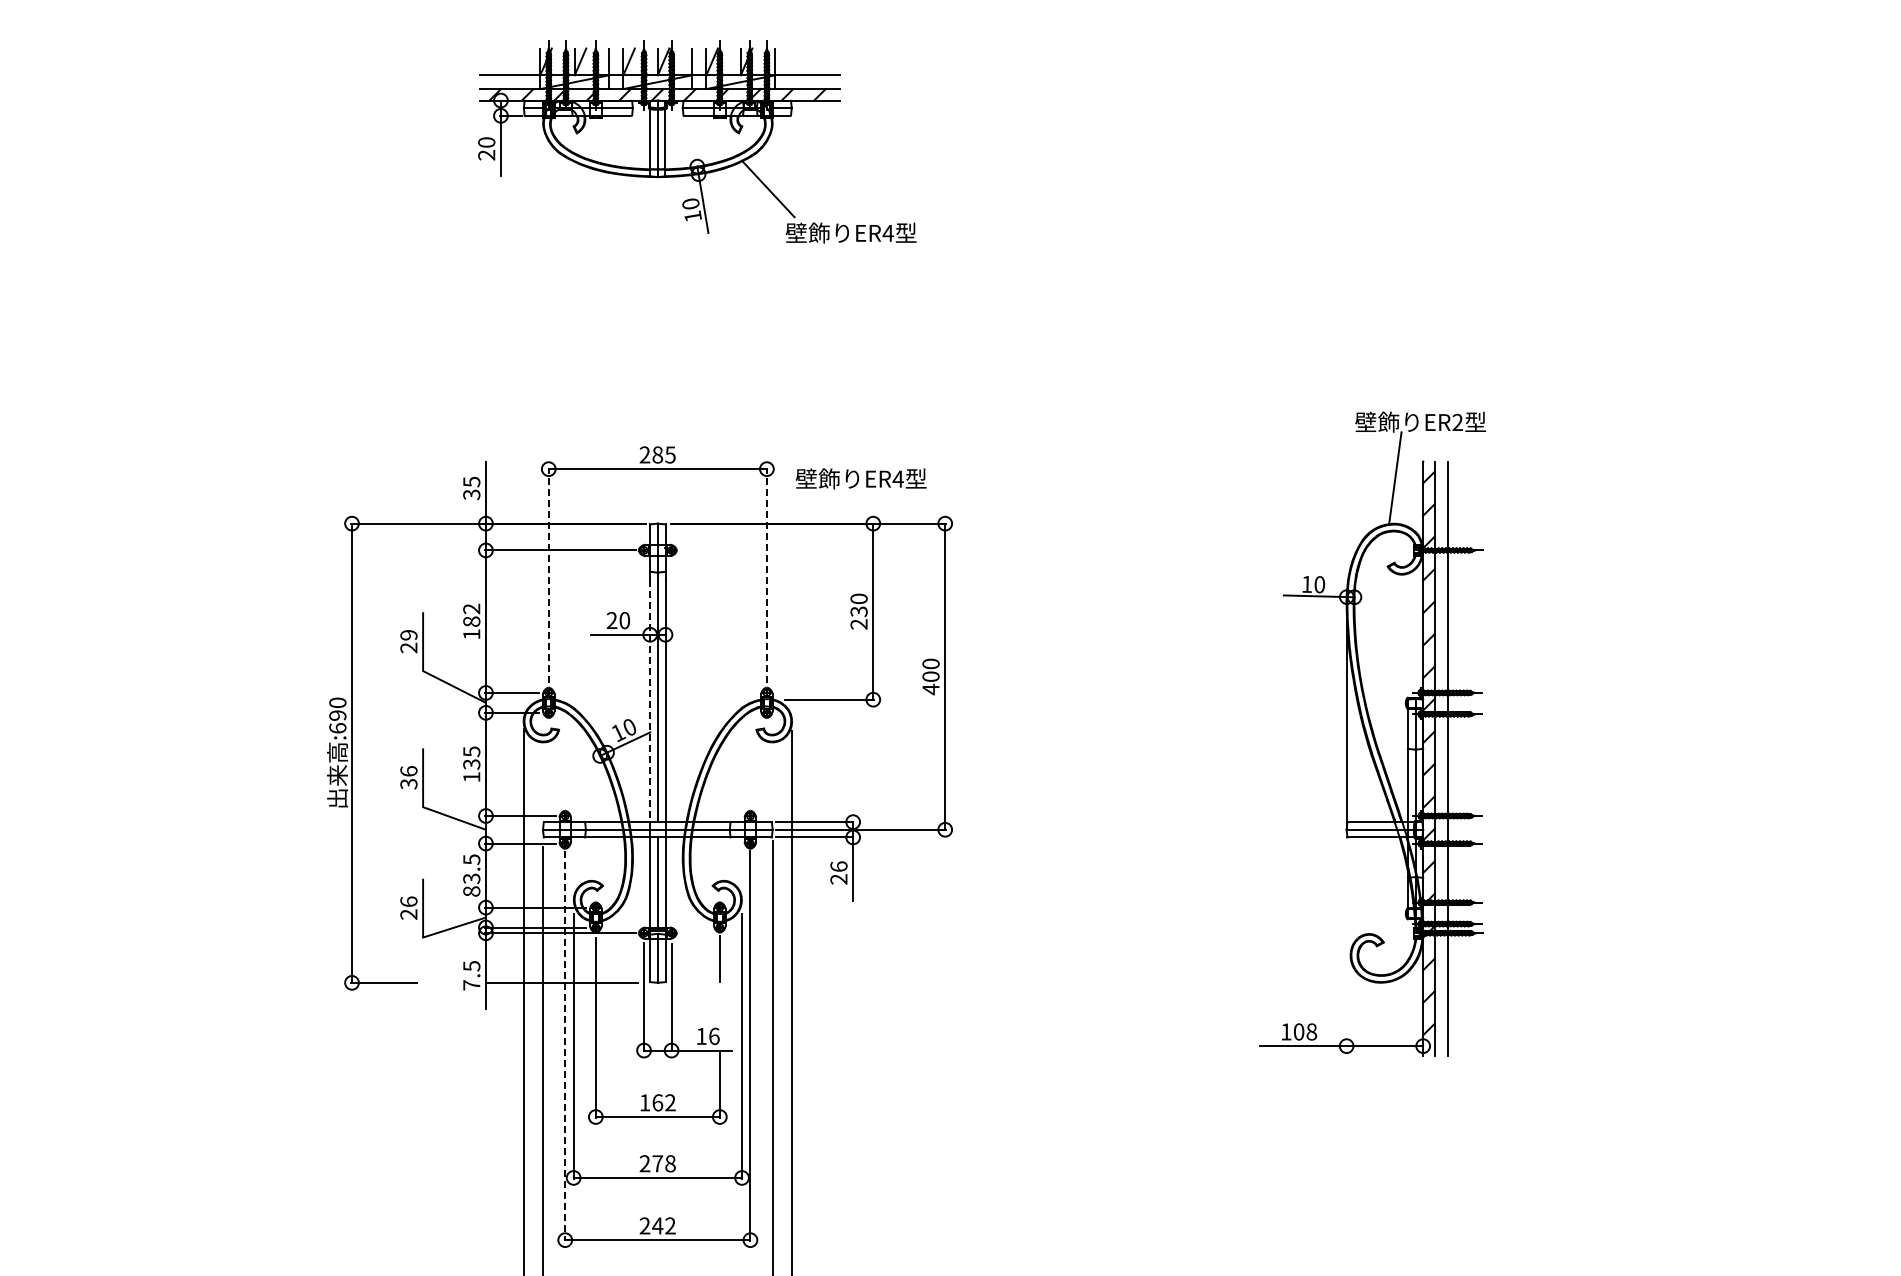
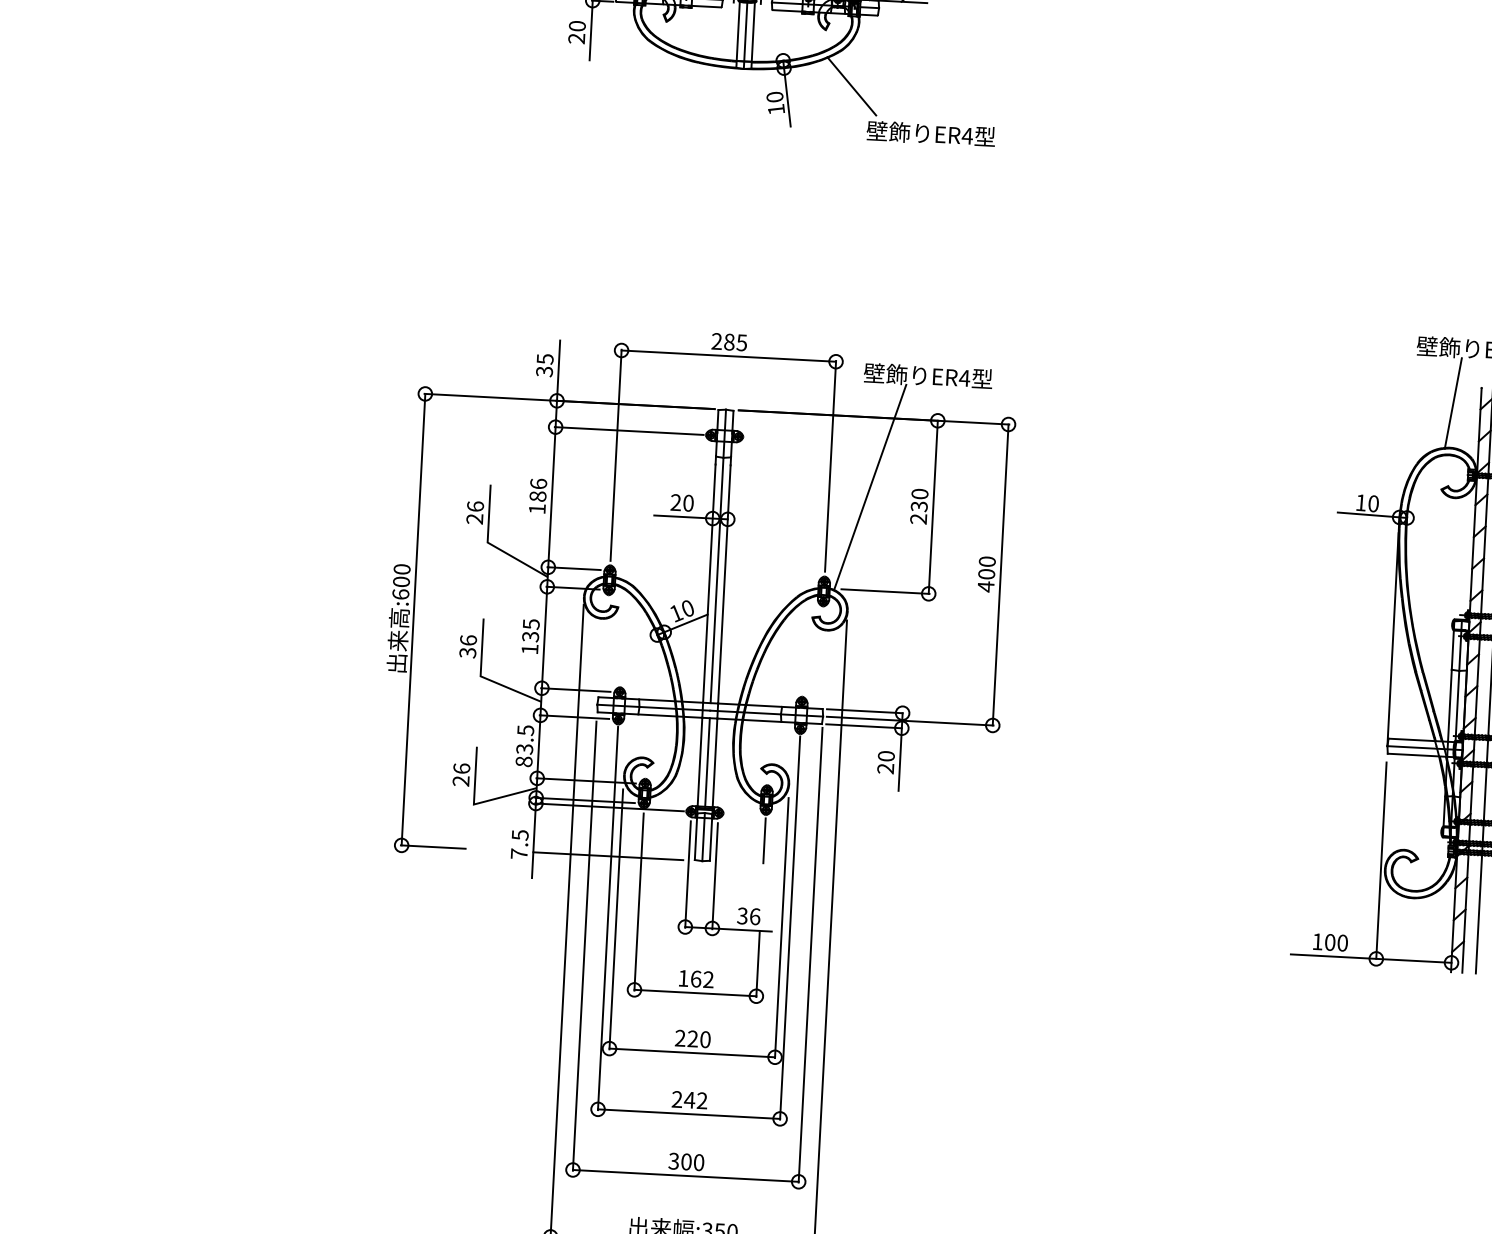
line: (548, 575) -> (615, 455), dashed -> solid
line: (766, 575) -> (830, 466), dashed -> solid
line: (808, 594) -> (870, 487), added
text: (471, 608) -> (538, 483), 182 -> 186
text: (408, 634) -> (475, 505), 29 -> 26
line: (650, 701) -> (709, 584), dashed -> solid
text: (337, 715) -> (401, 581), :690 -> :600
text: (838, 866) -> (885, 756), 26 -> 20
line: (1346, 946) -> (1381, 860), added
text: (1311, 1032) -> (1342, 943), 108 -> 100
text: (701, 1036) -> (742, 916), 16 -> 36
line: (565, 1046) -> (608, 918), dashed -> solid
text: (663, 1163) -> (698, 1039), 278 -> 220

